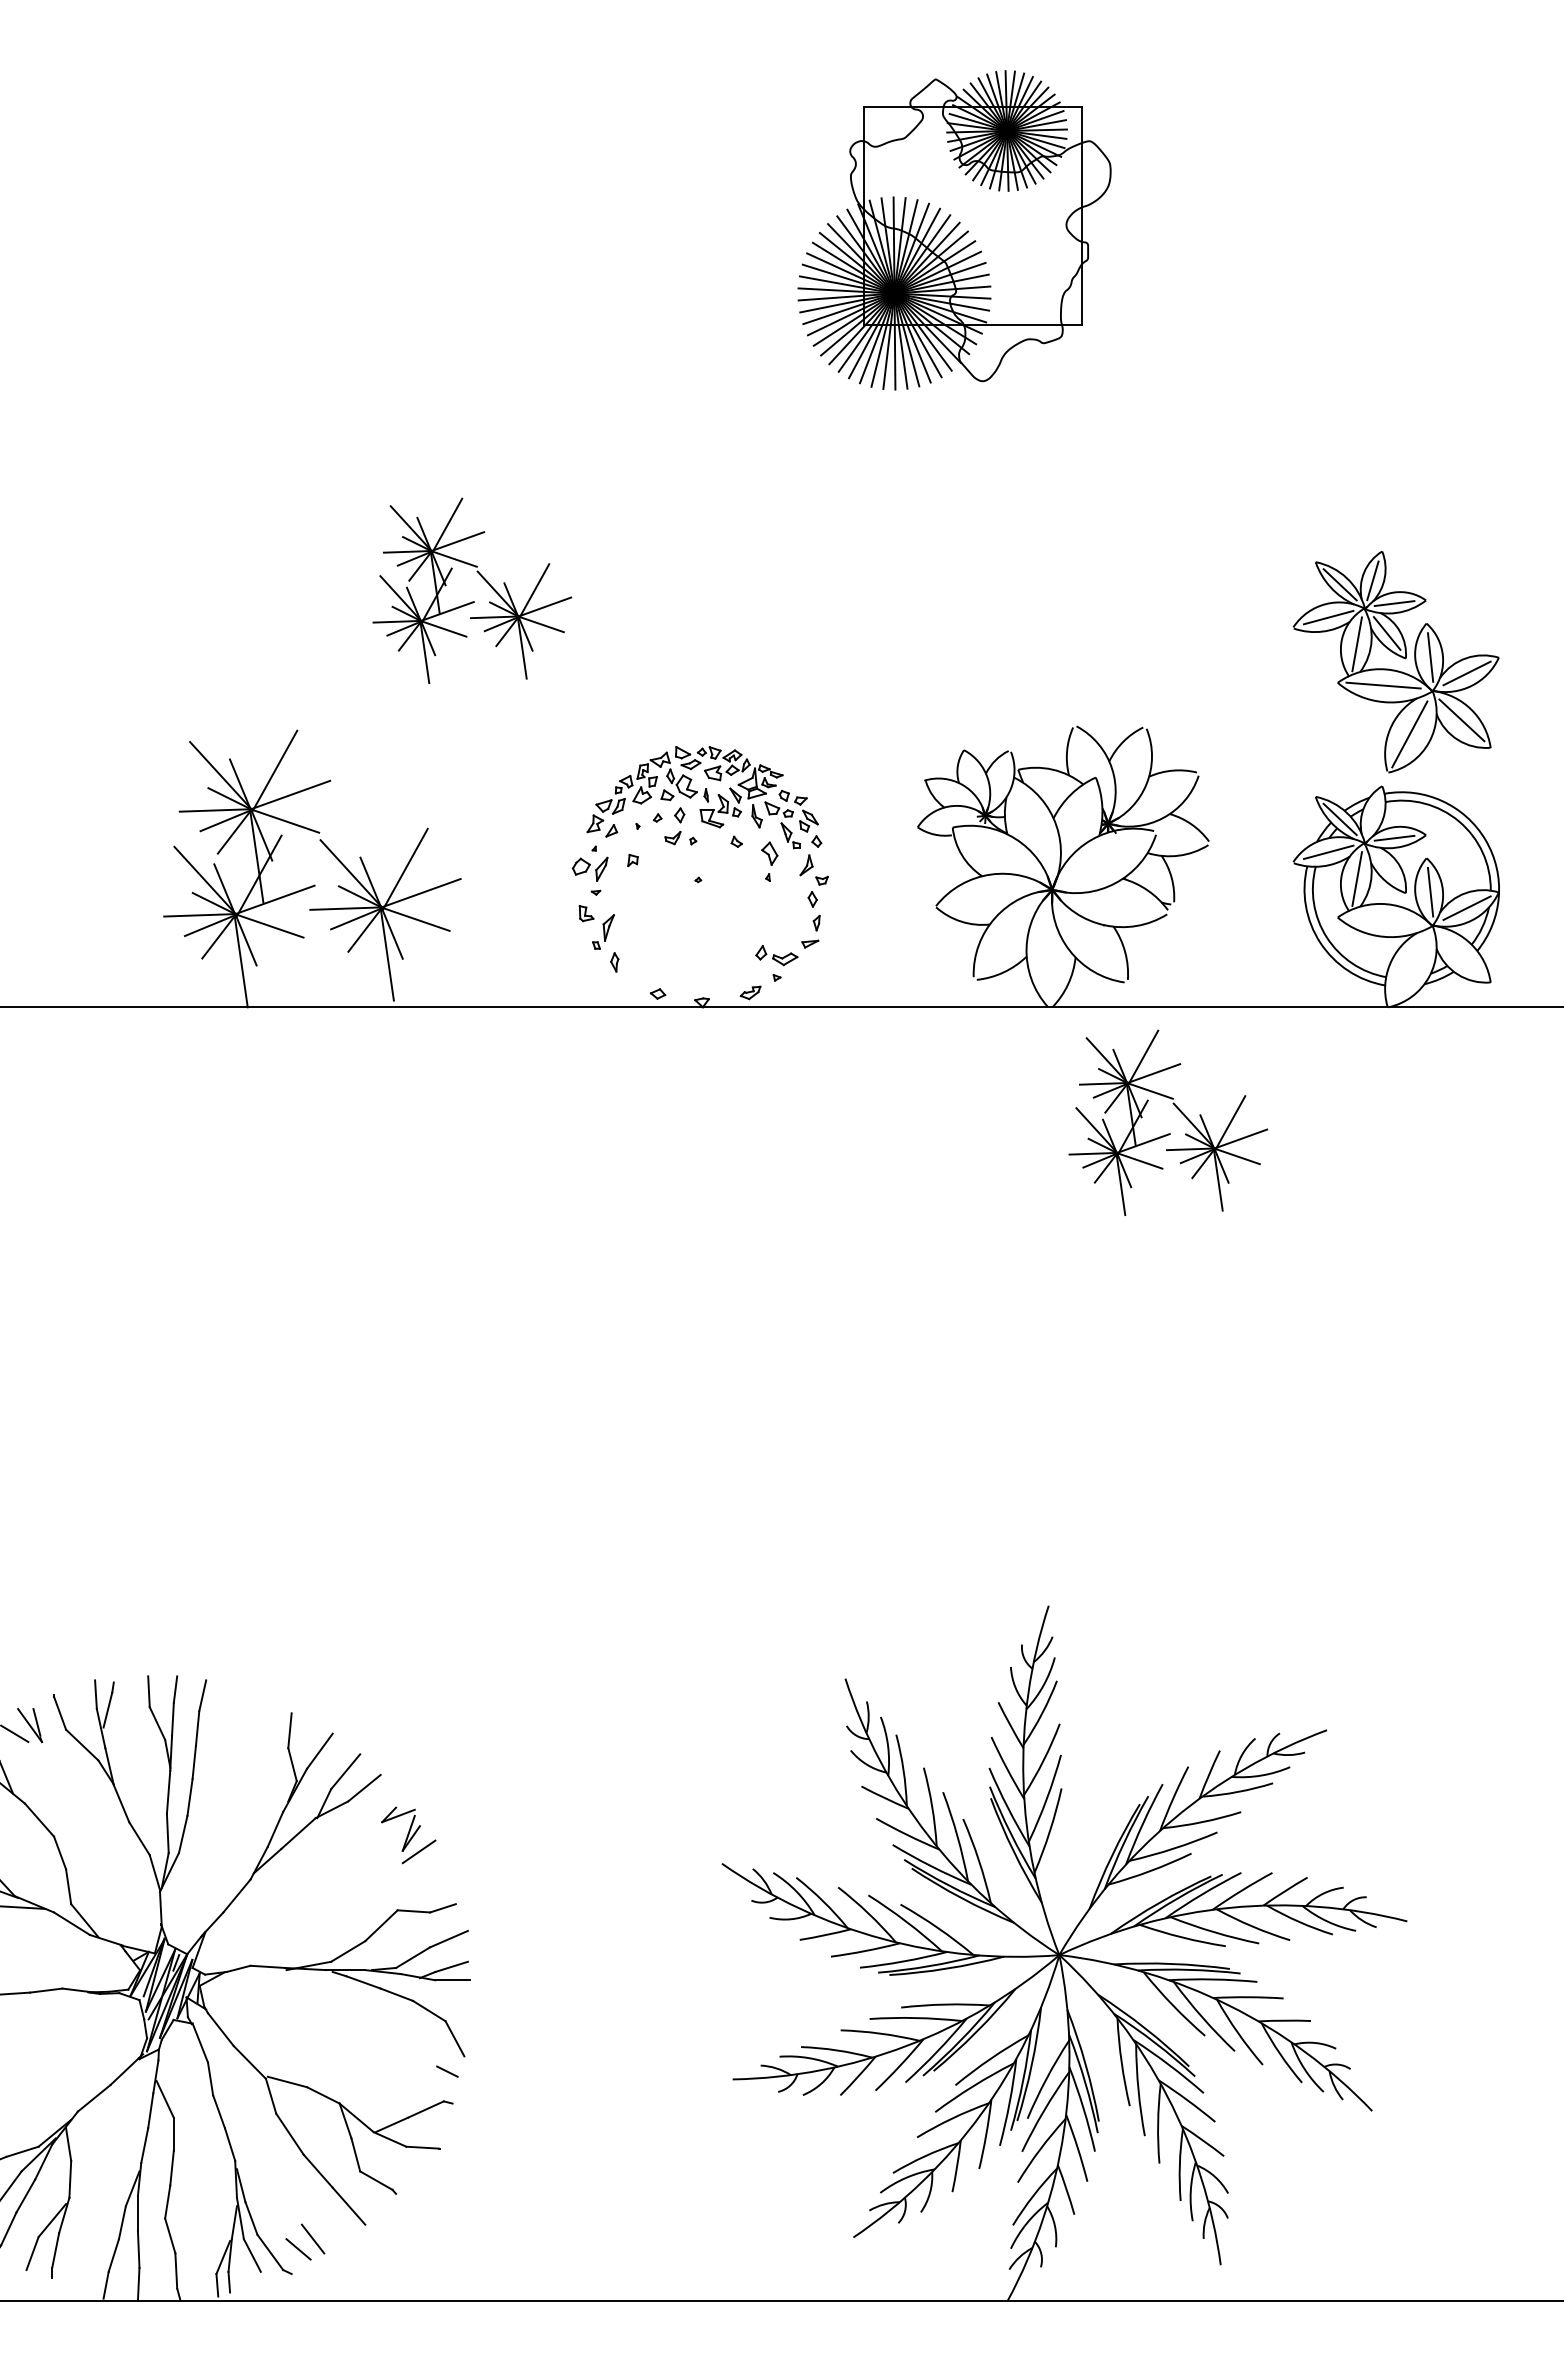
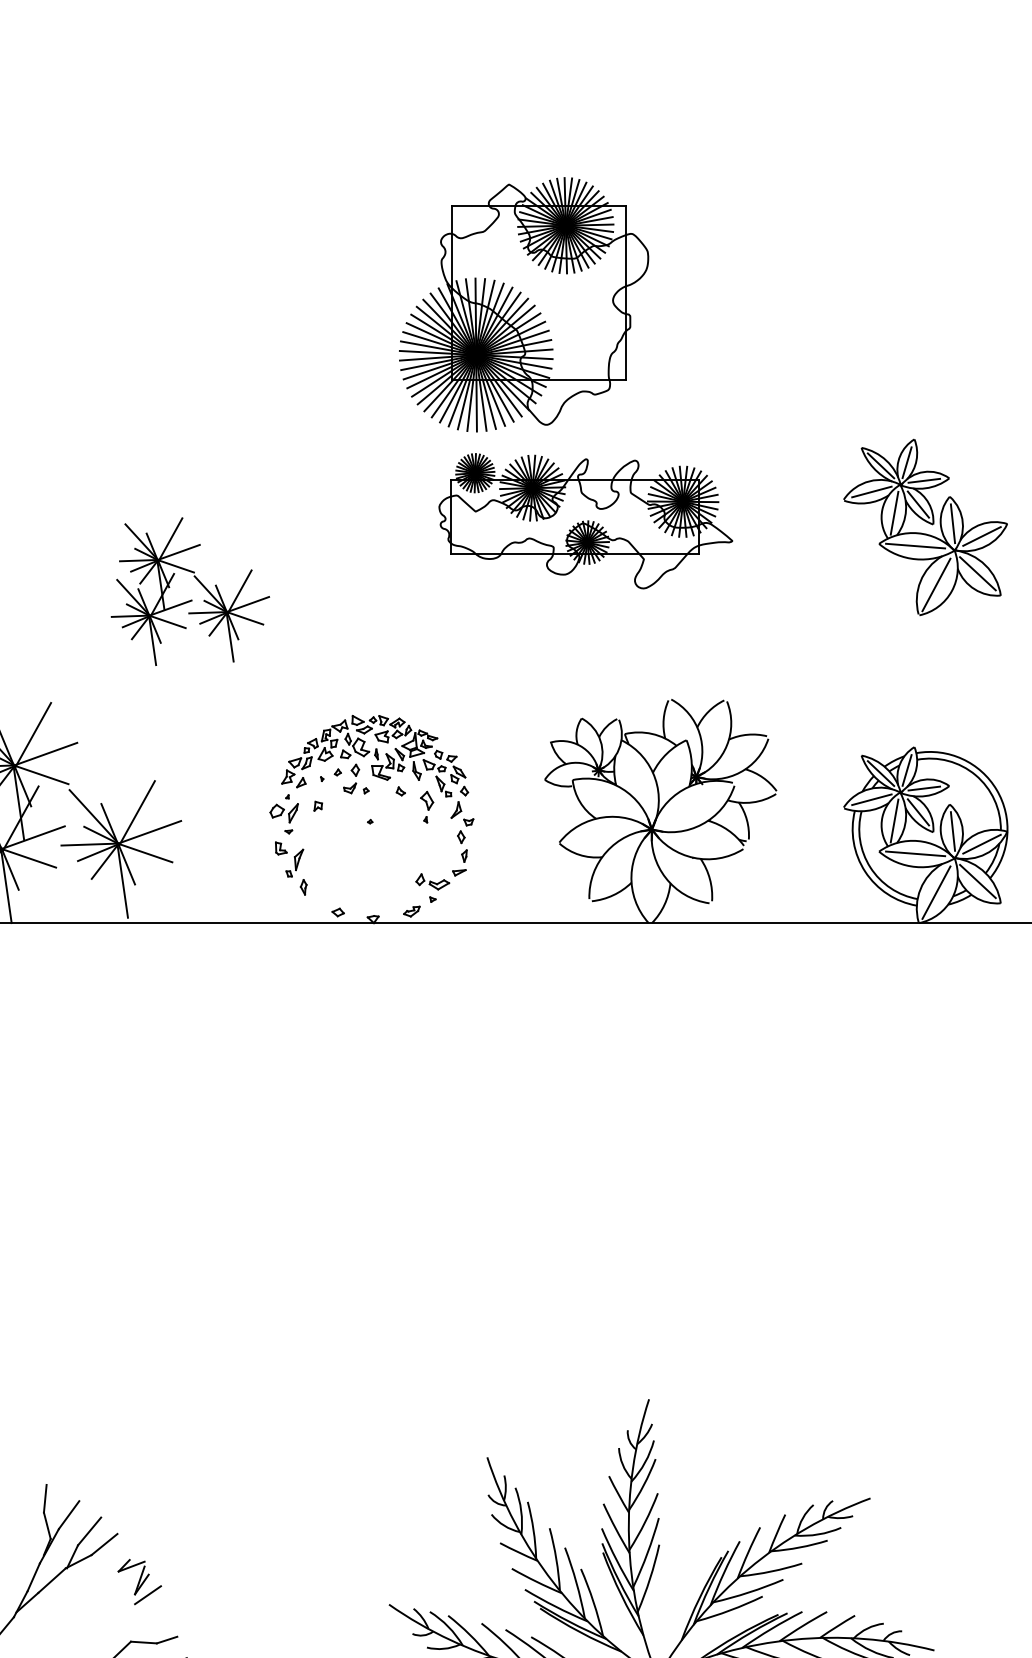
part: (954, 230) -> (523, 304), moved
part: (969, 502) -> (586, 521), added
part: (1398, 656) -> (927, 522), moved
line: (1372, 815) -> (906, 770), added
line: (1386, 867) -> (917, 811), added
line: (1383, 920) -> (915, 854), added
line: (1461, 954) -> (977, 881), added
line: (1409, 969) -> (936, 892), added
part: (1168, 1133) -> (744, 1023), removed

